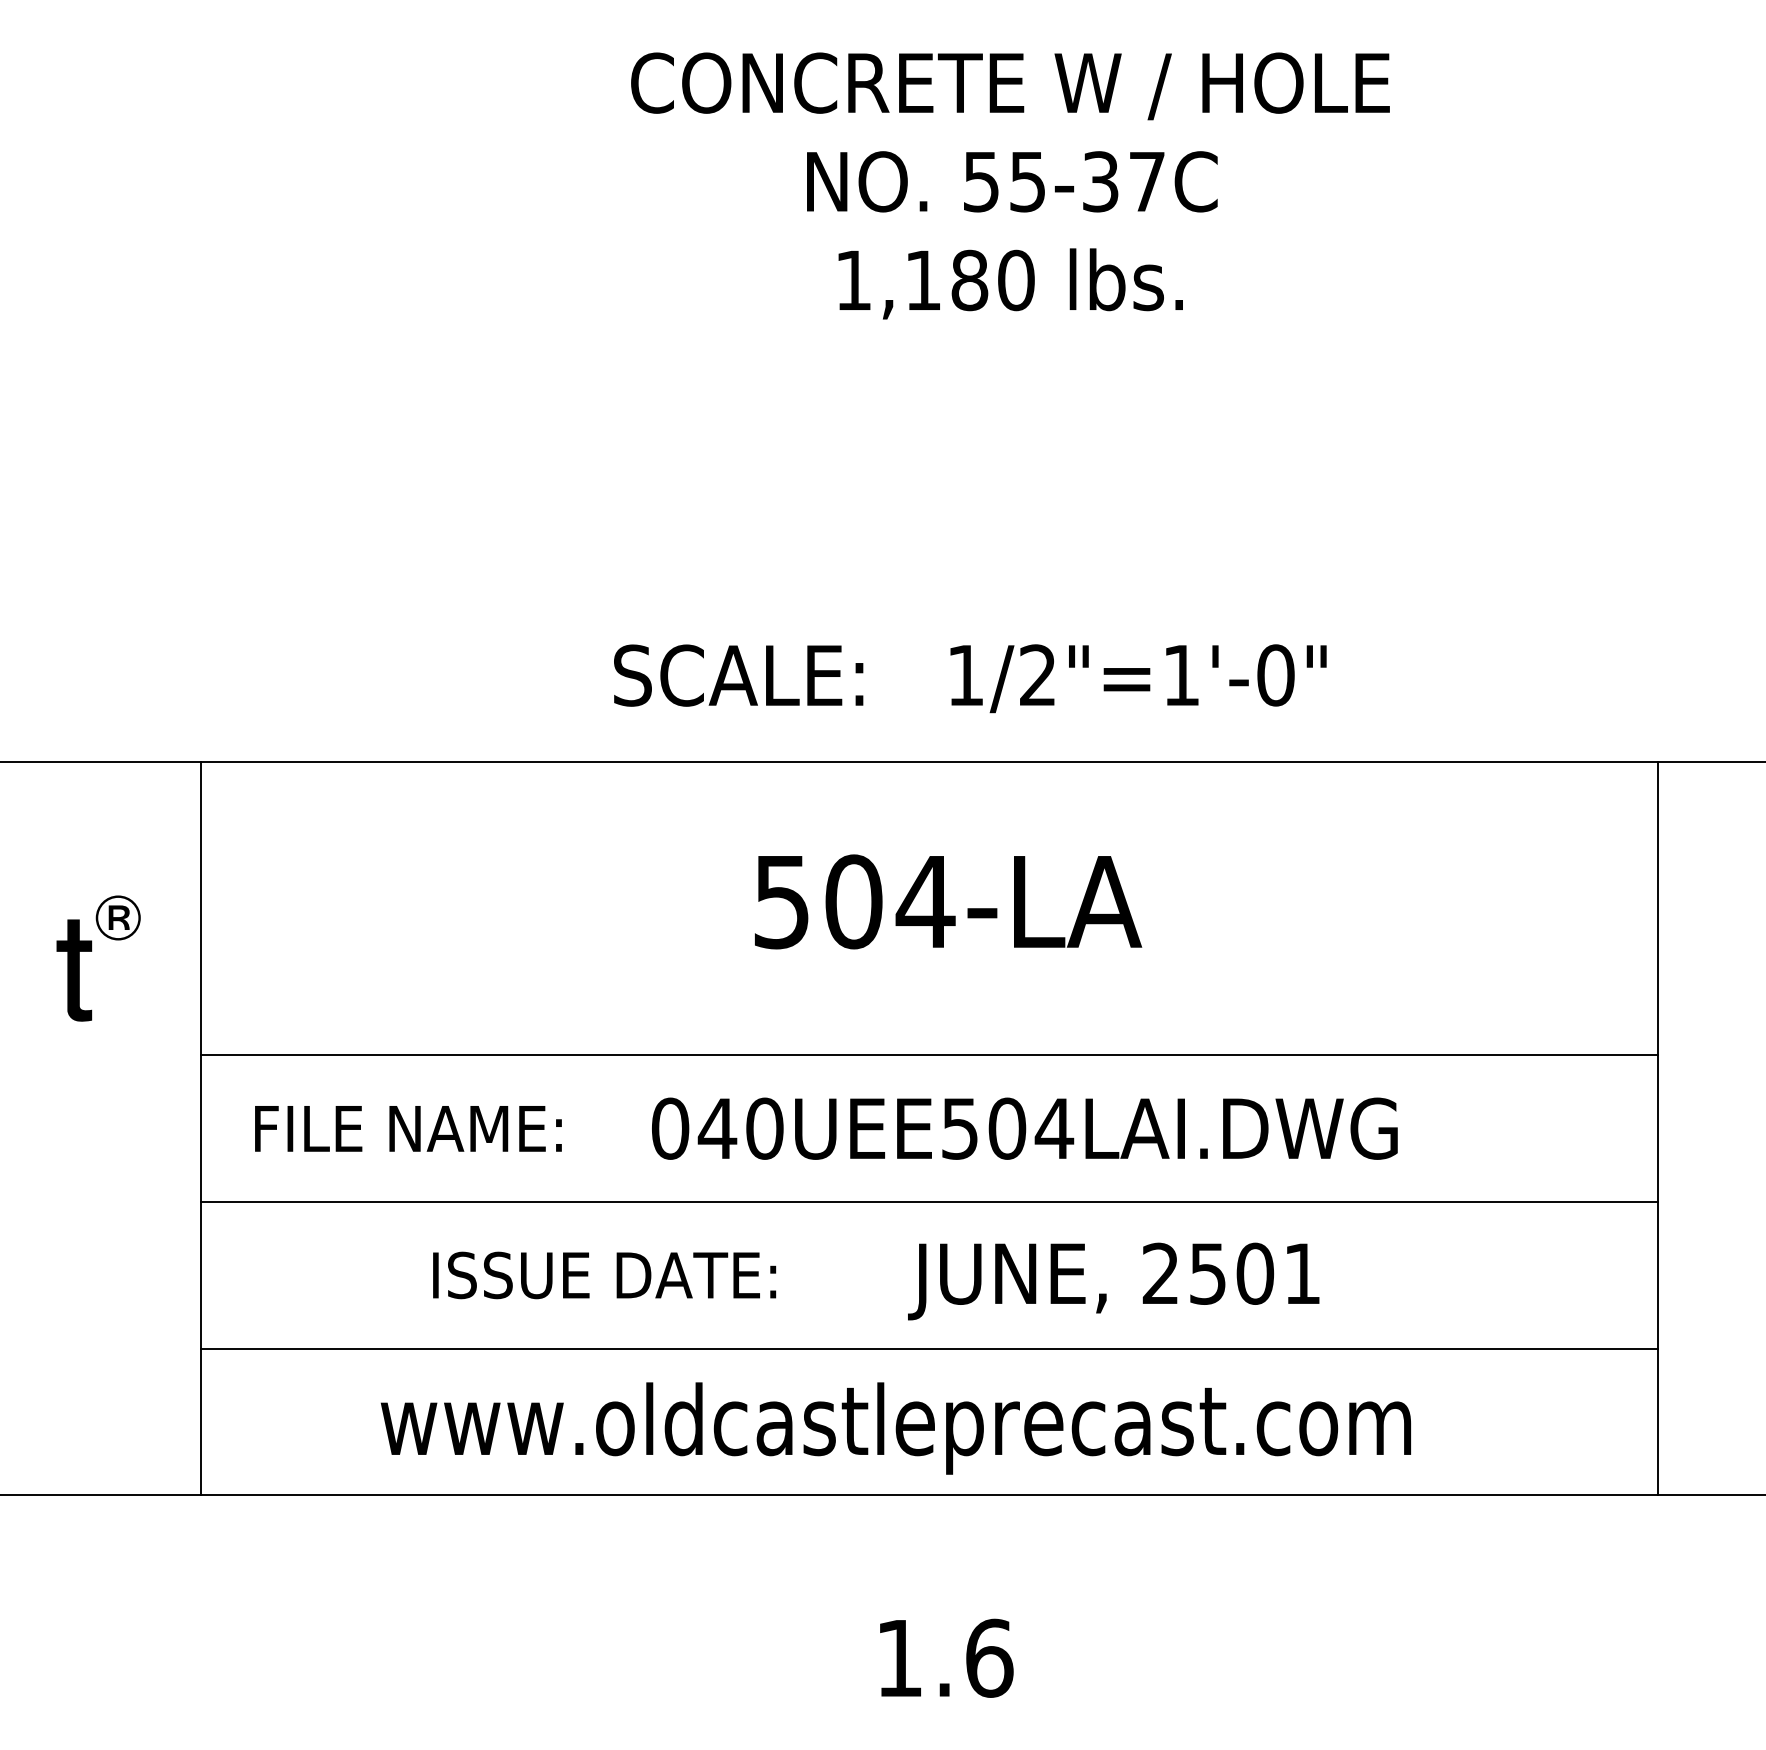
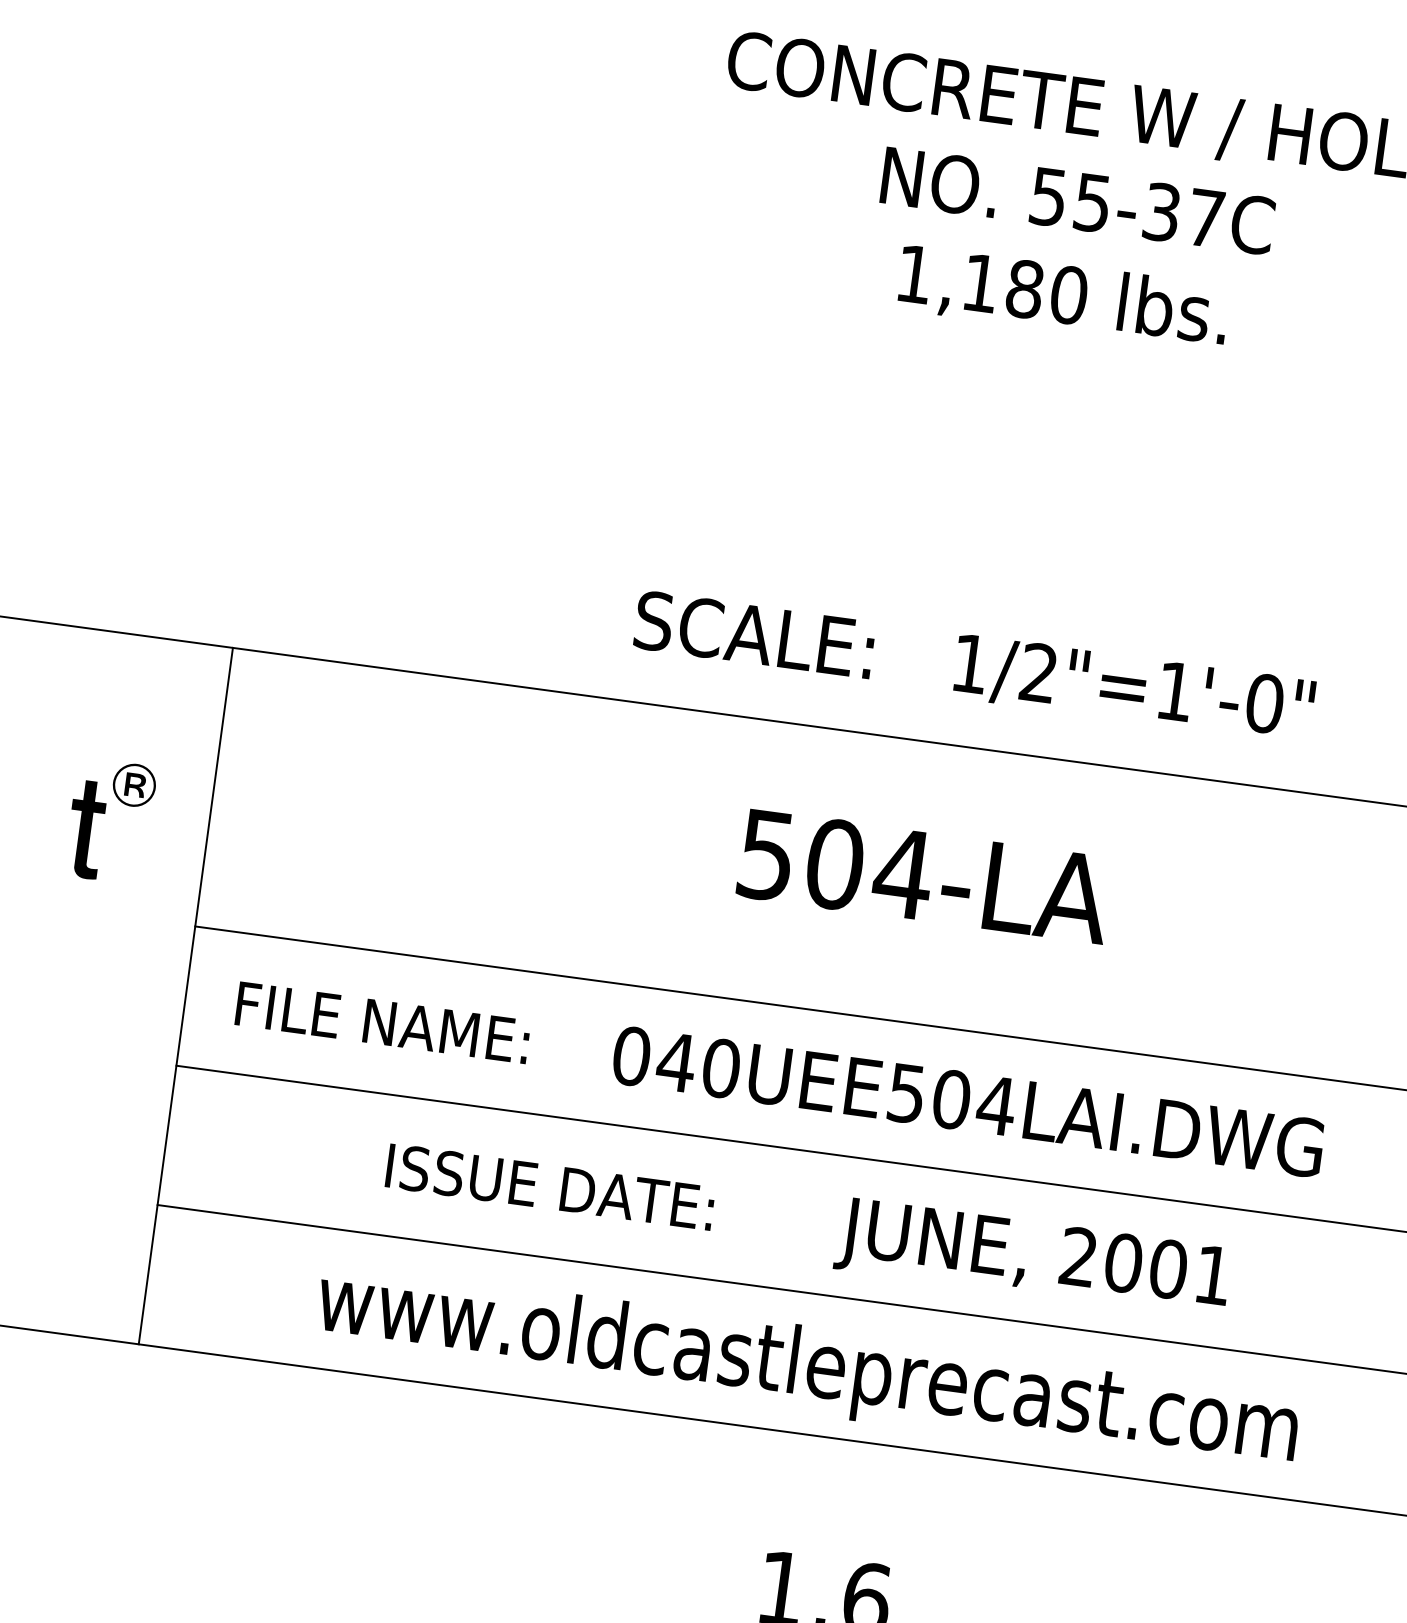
text: (1207, 1273) -> (1123, 1262), 2501 -> 2001

